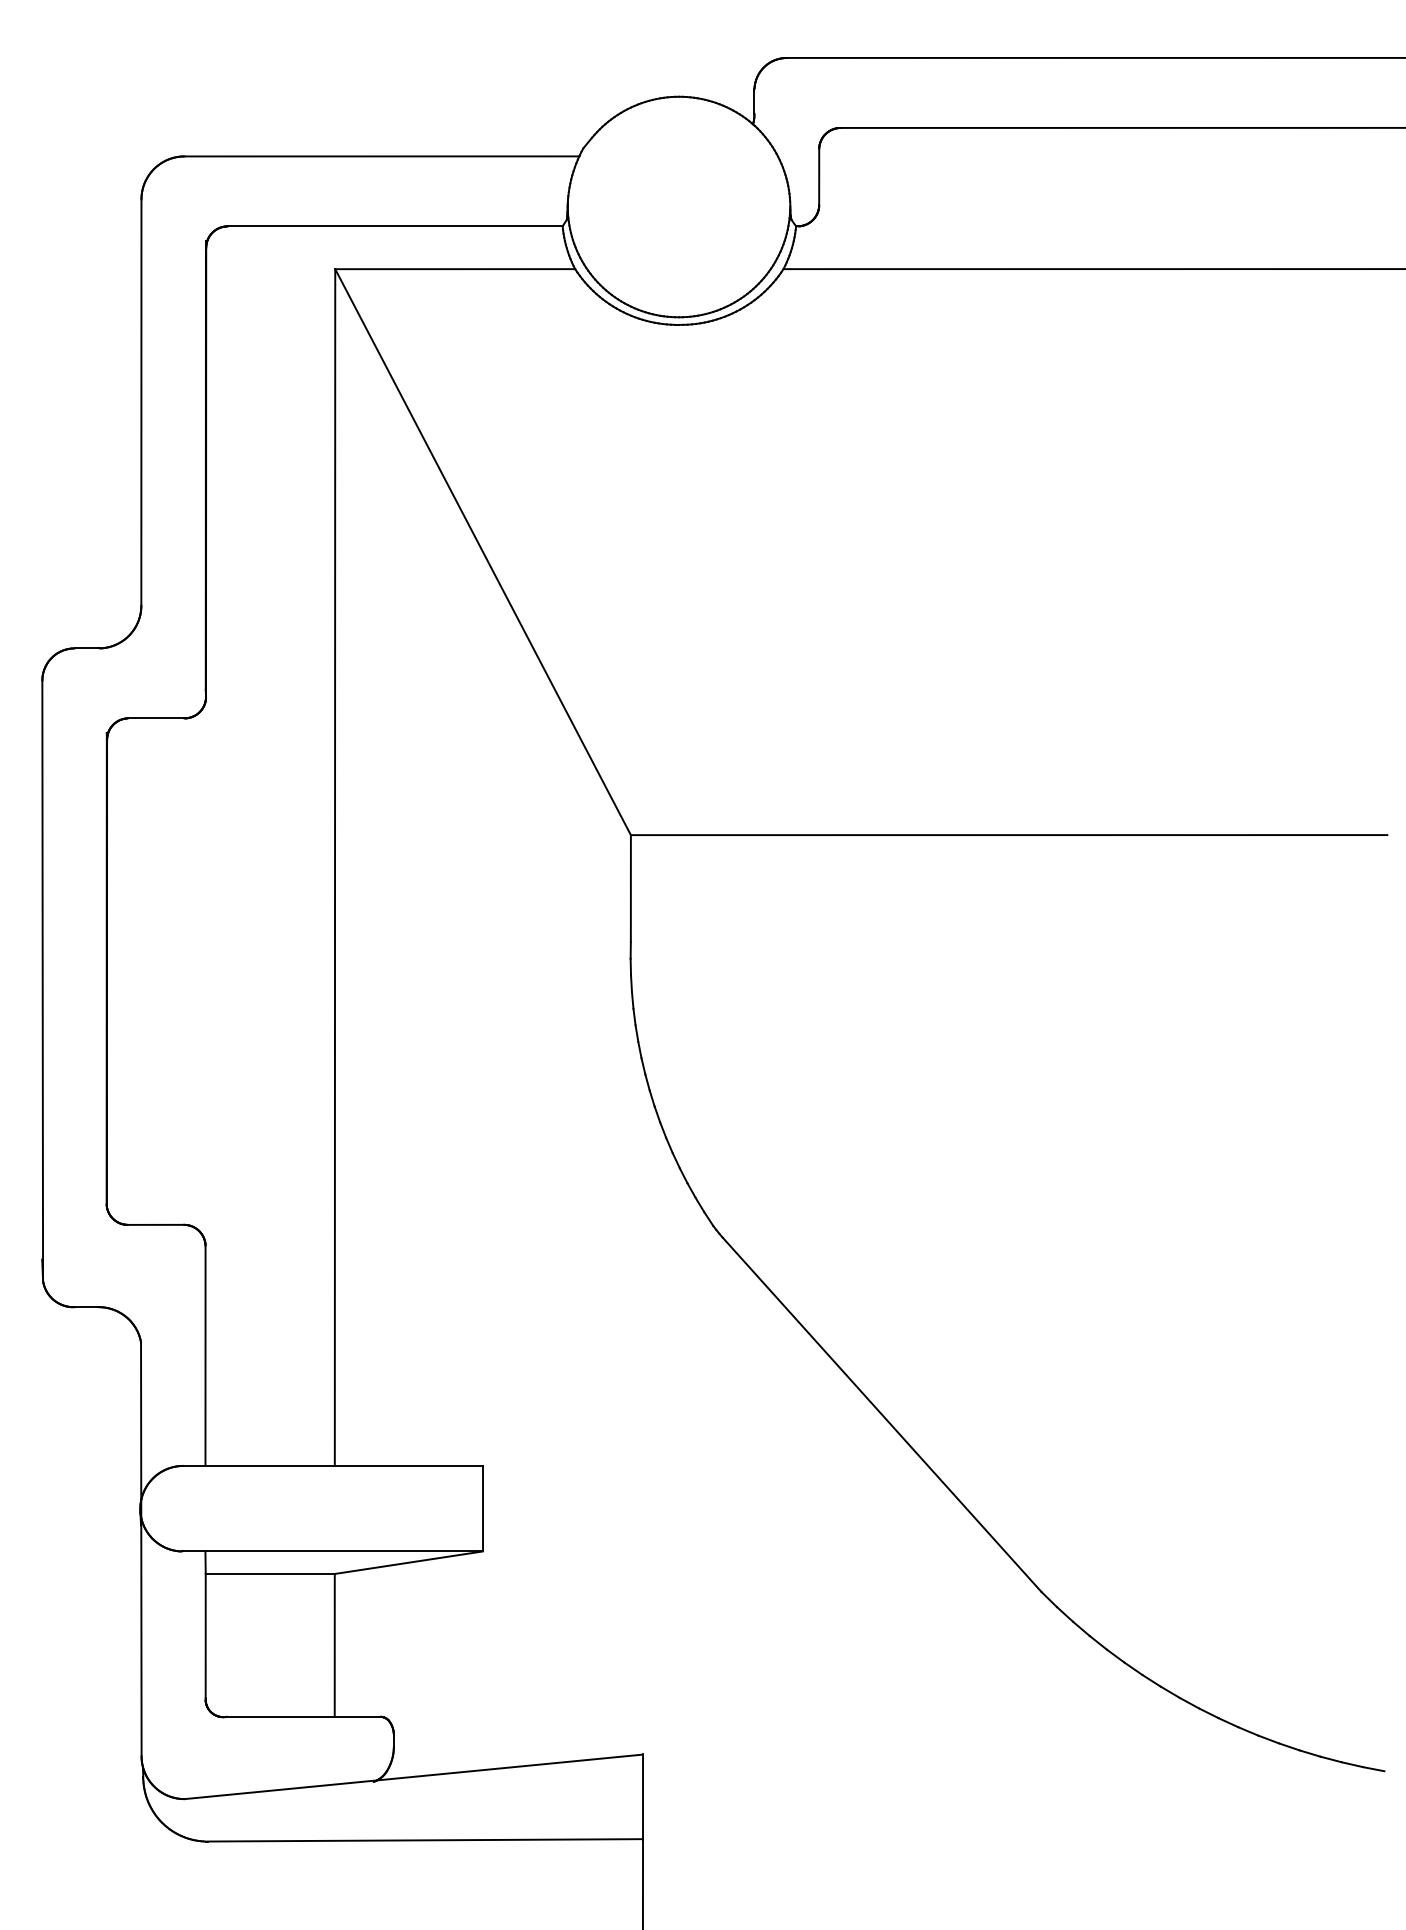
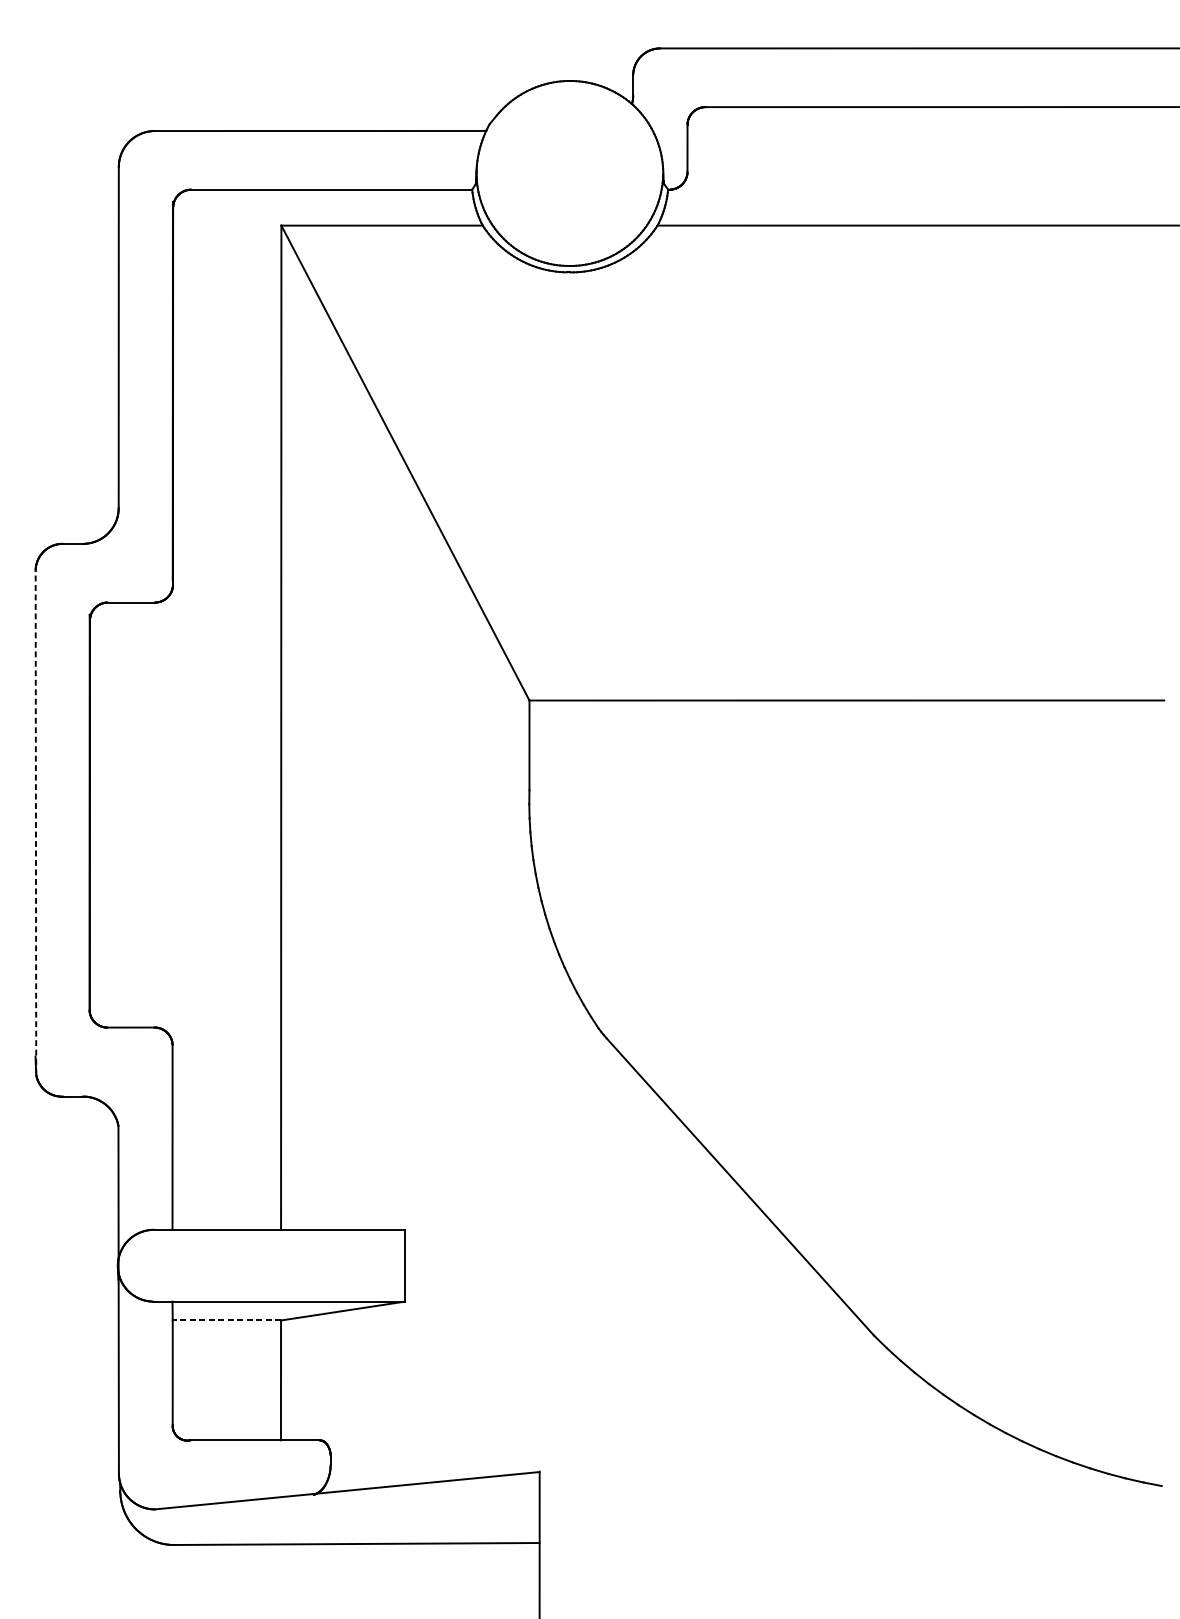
line: (42, 980) -> (35, 822), solid -> dashed
line: (270, 1573) -> (227, 1320), solid -> dashed

